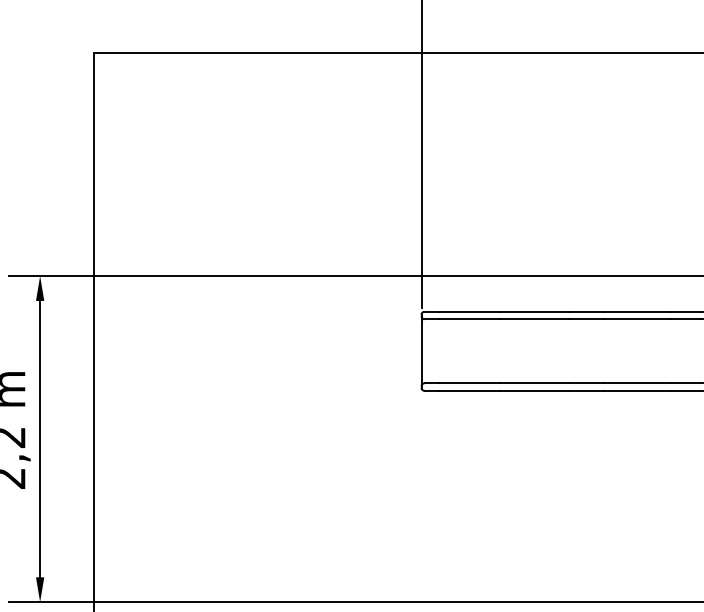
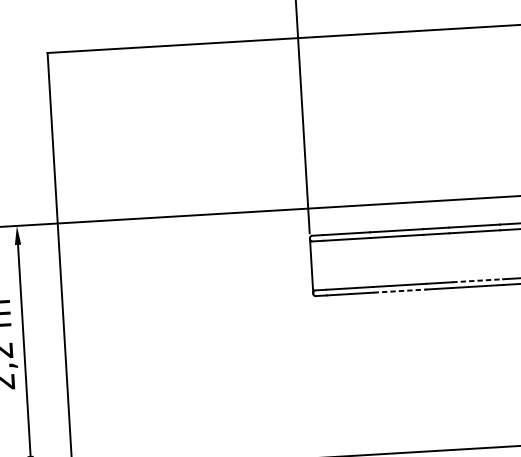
line: (637, 383) -> (478, 280), solid -> dashed
line: (535, 390) -> (400, 290), solid -> dashed

